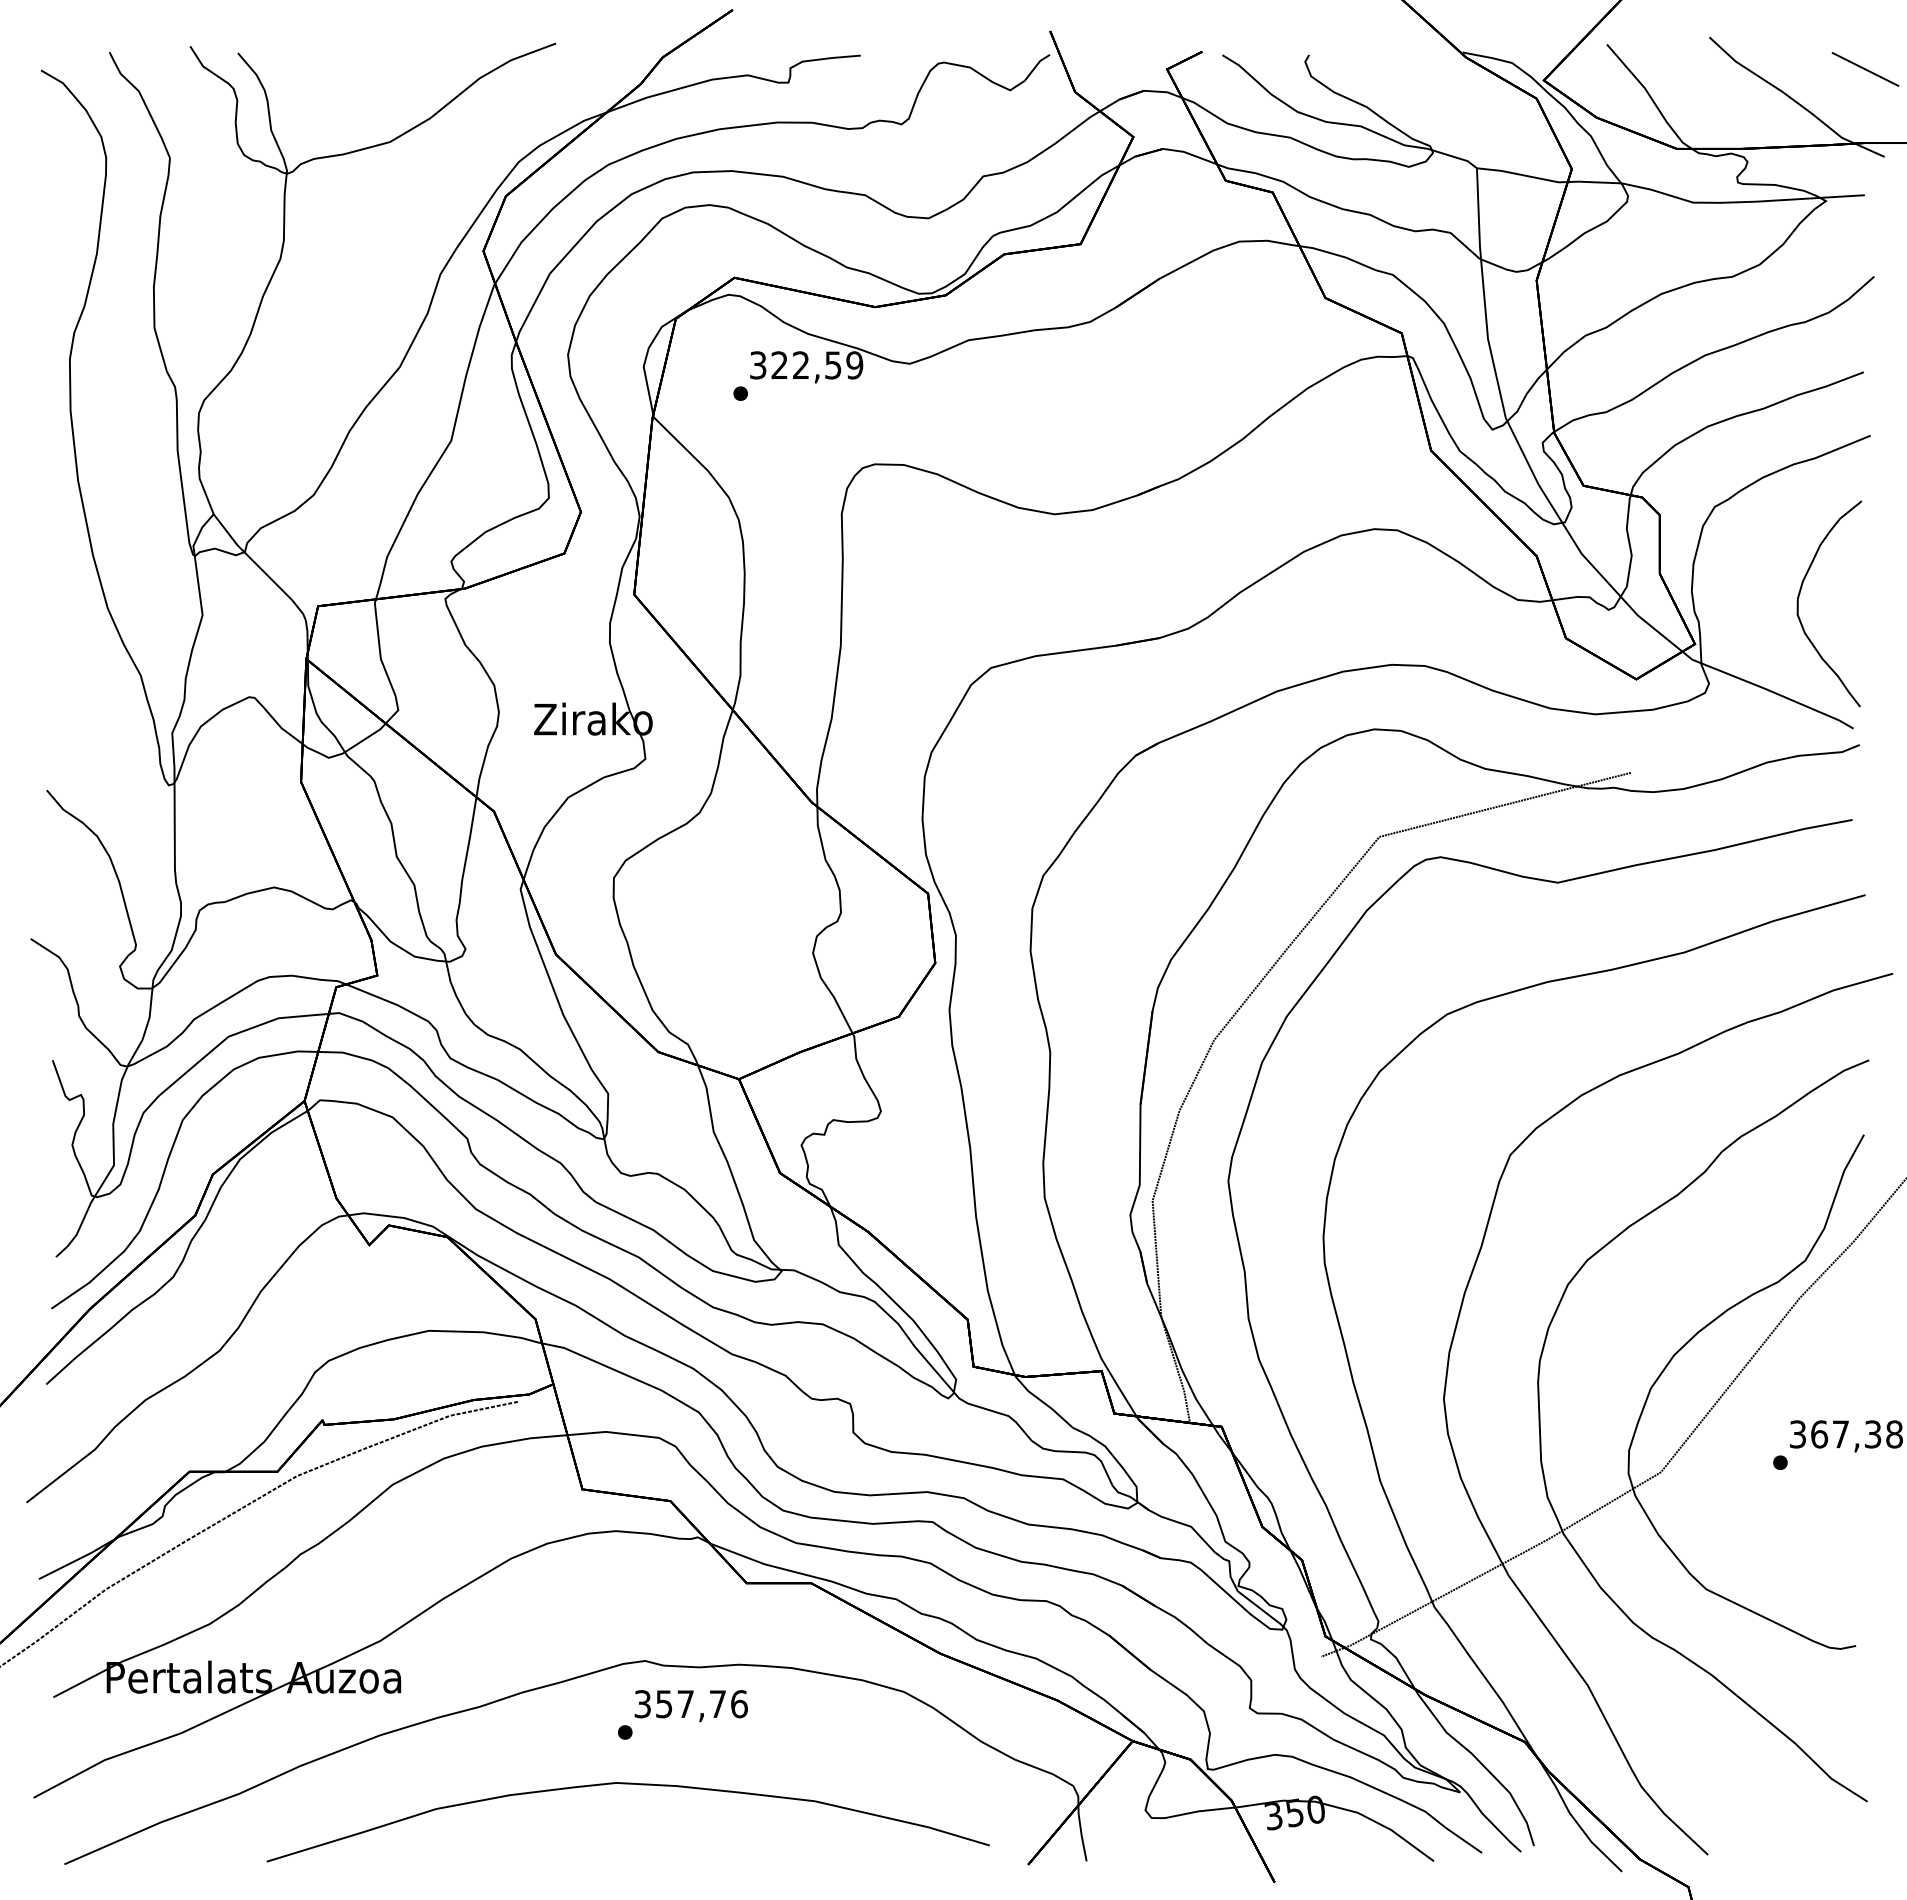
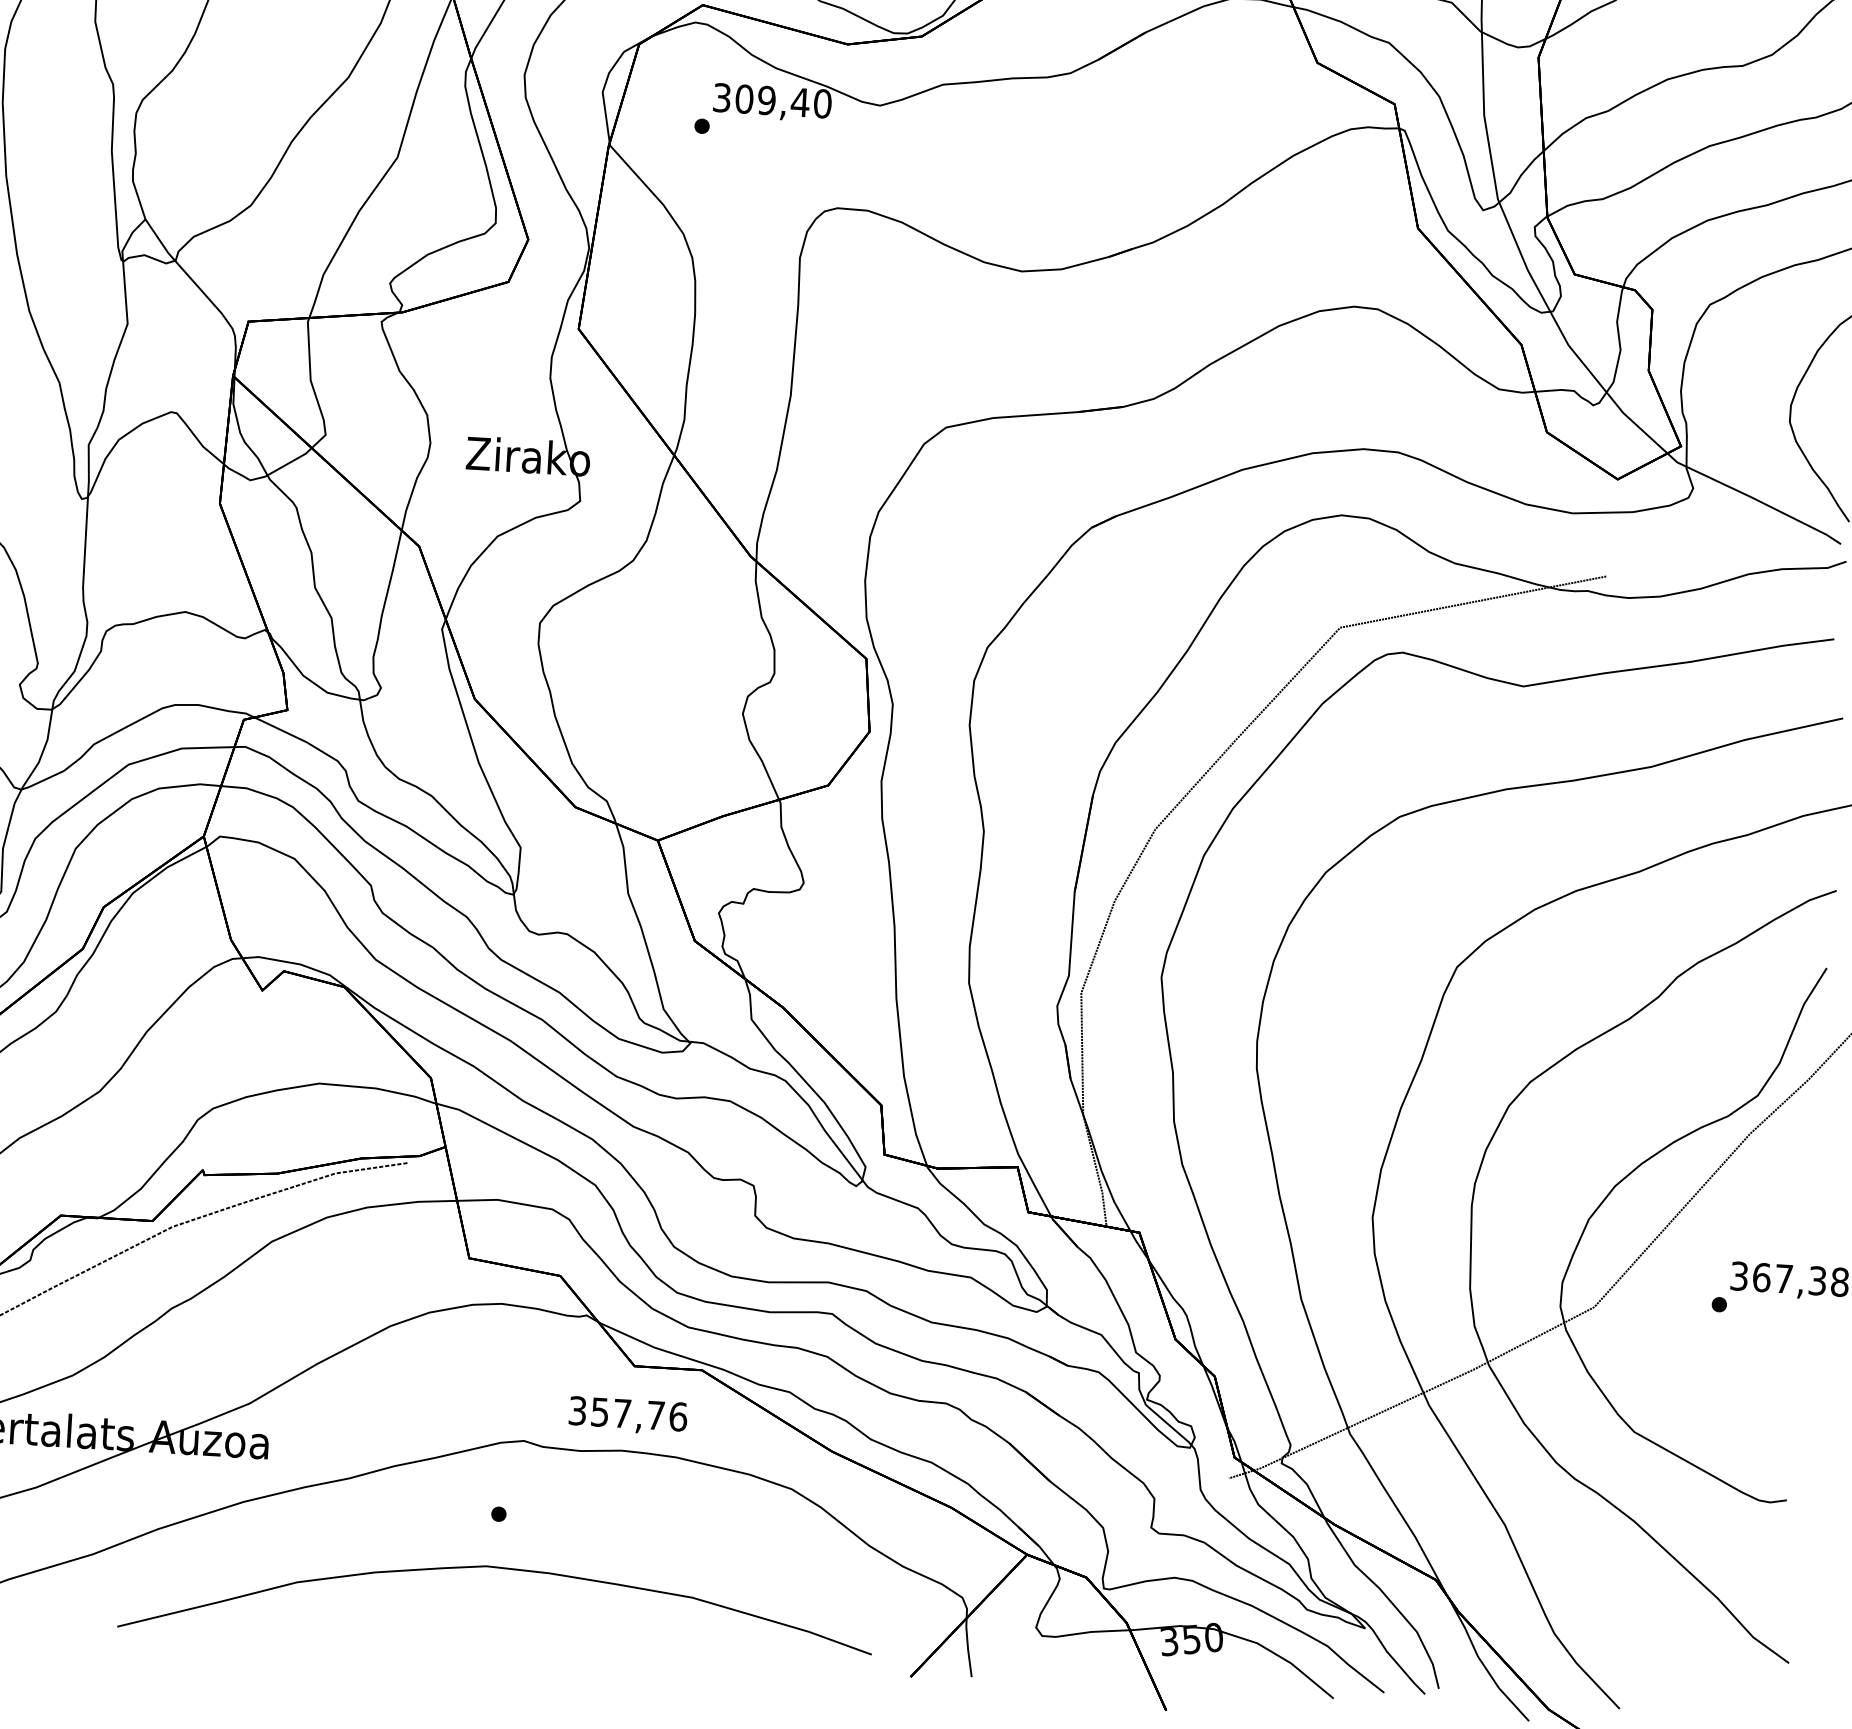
text: (817, 365) -> (783, 101), 322,59 -> 309,40
text: (690, 1706) -> (627, 1416), moved

